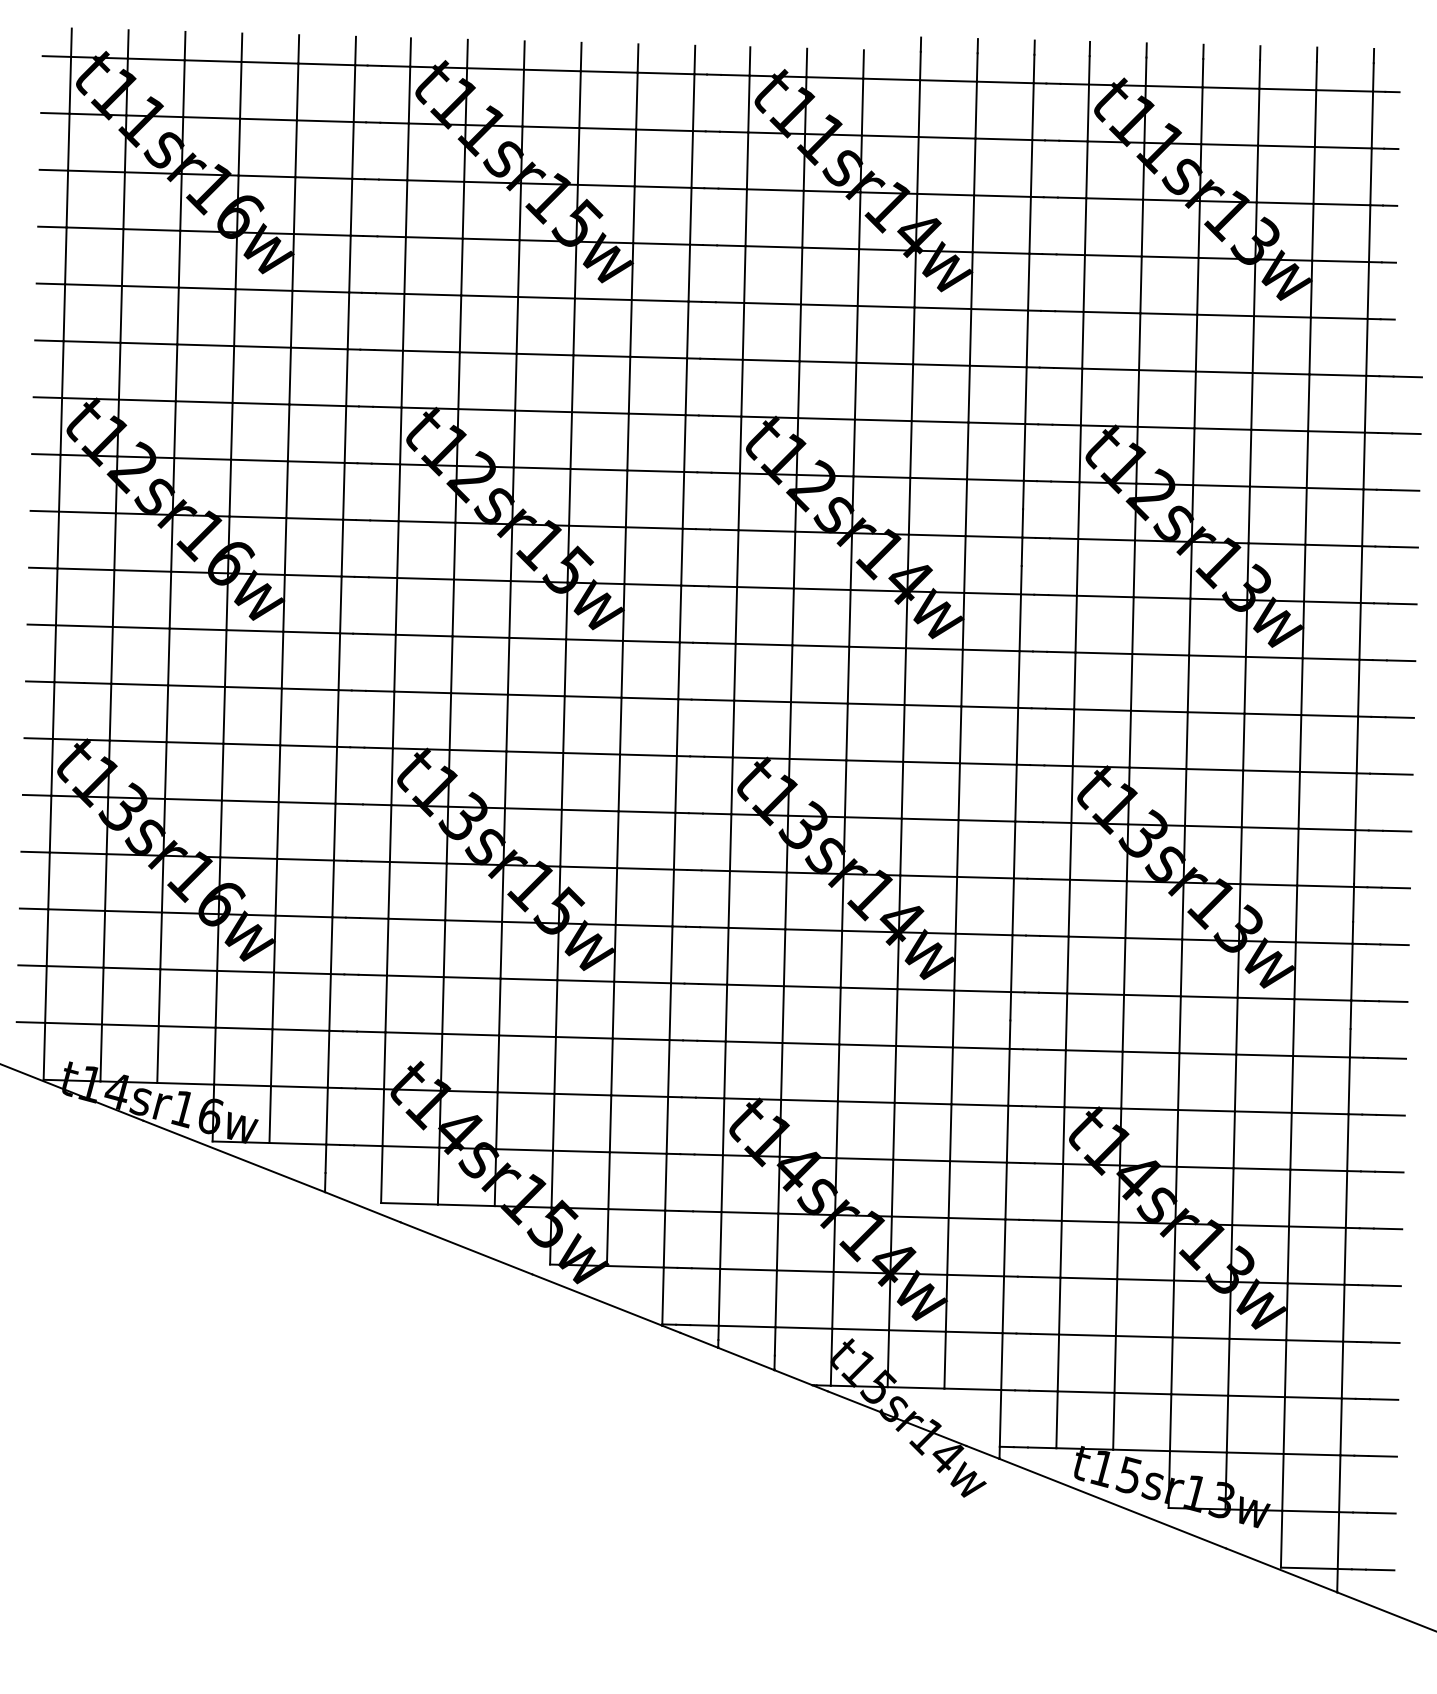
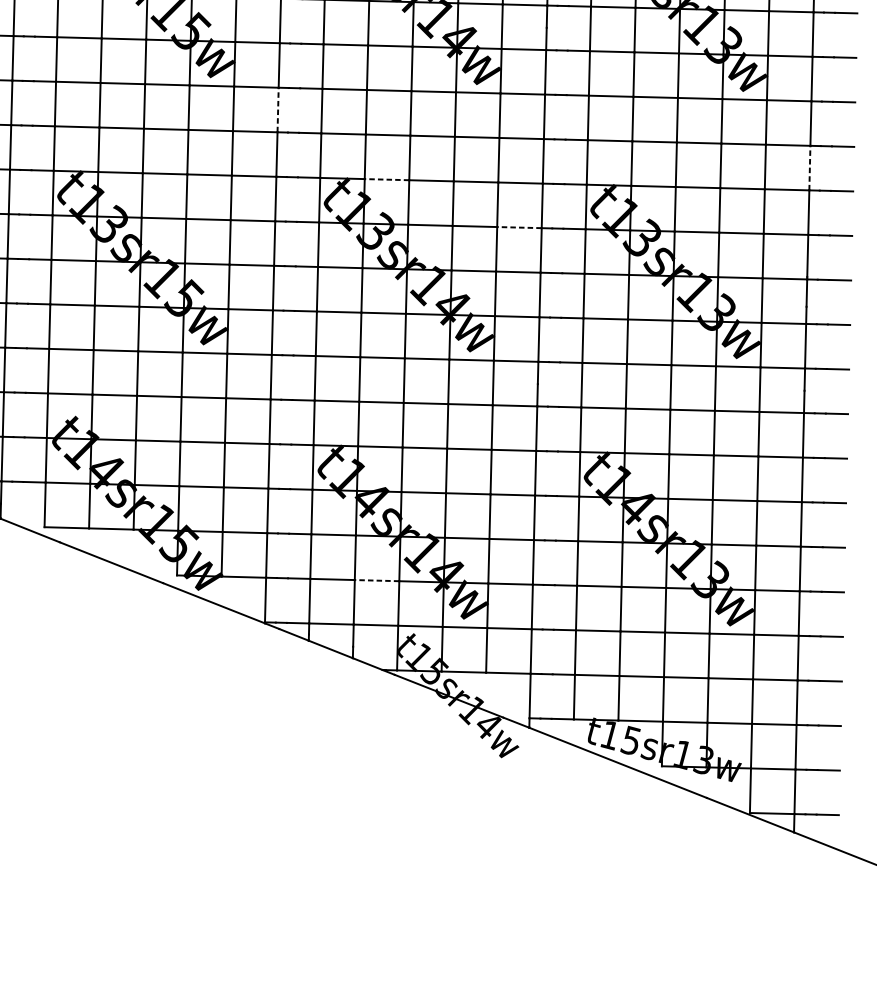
line: (679, 670) -> (278, 109), solid -> dashed
line: (1357, 744) -> (809, 167), solid -> dashed
line: (817, 759) -> (386, 179), solid -> dashed
line: (986, 820) -> (519, 227), solid -> dashed
line: (804, 1271) -> (376, 580), solid -> dashed

